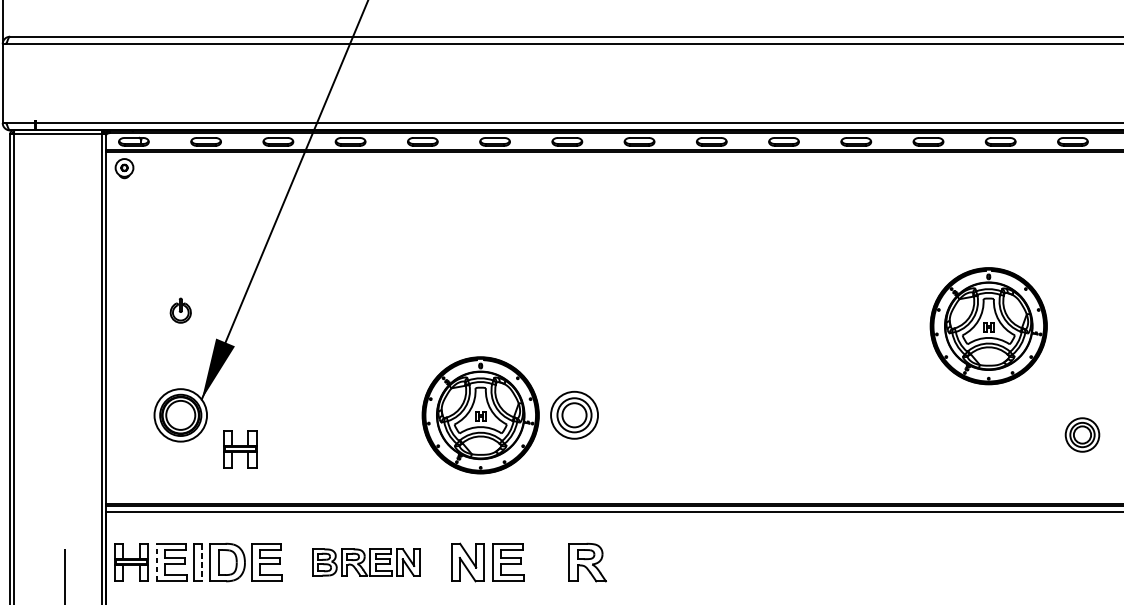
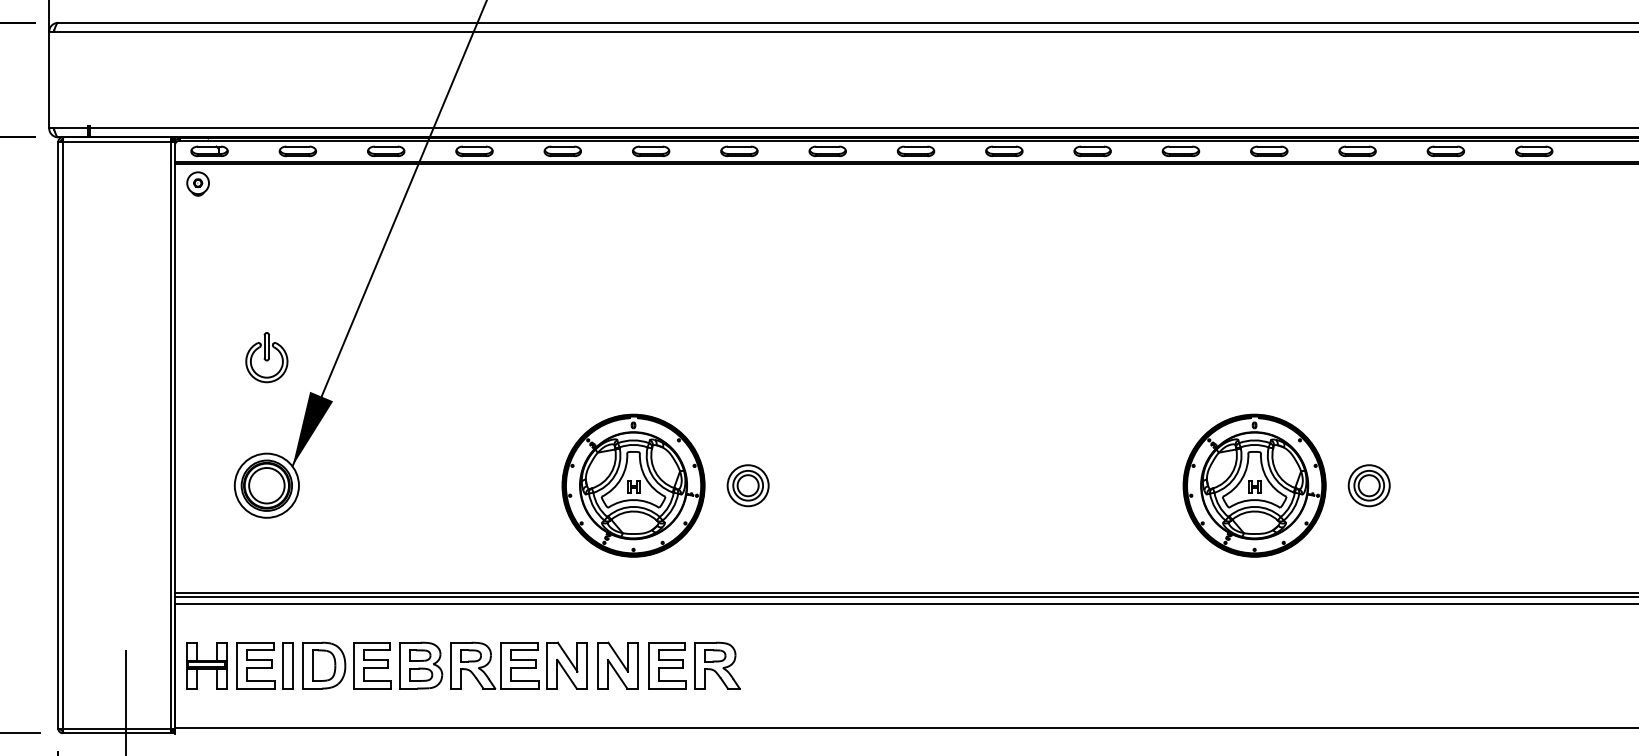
part: (180, 310) -> (266, 357), size x1.67
part: (988, 326) -> (1254, 485), moved
part: (573, 415) -> (747, 485), size x0.71
part: (1081, 434) -> (1368, 485), moved
part: (240, 449) -> (339, 527), removed
line: (156, 562) -> (237, 665), dashed -> solid
line: (202, 562) -> (293, 665), dashed -> solid
part: (366, 562) -> (493, 665), size x1.43
part: (587, 562) -> (717, 665), moved

